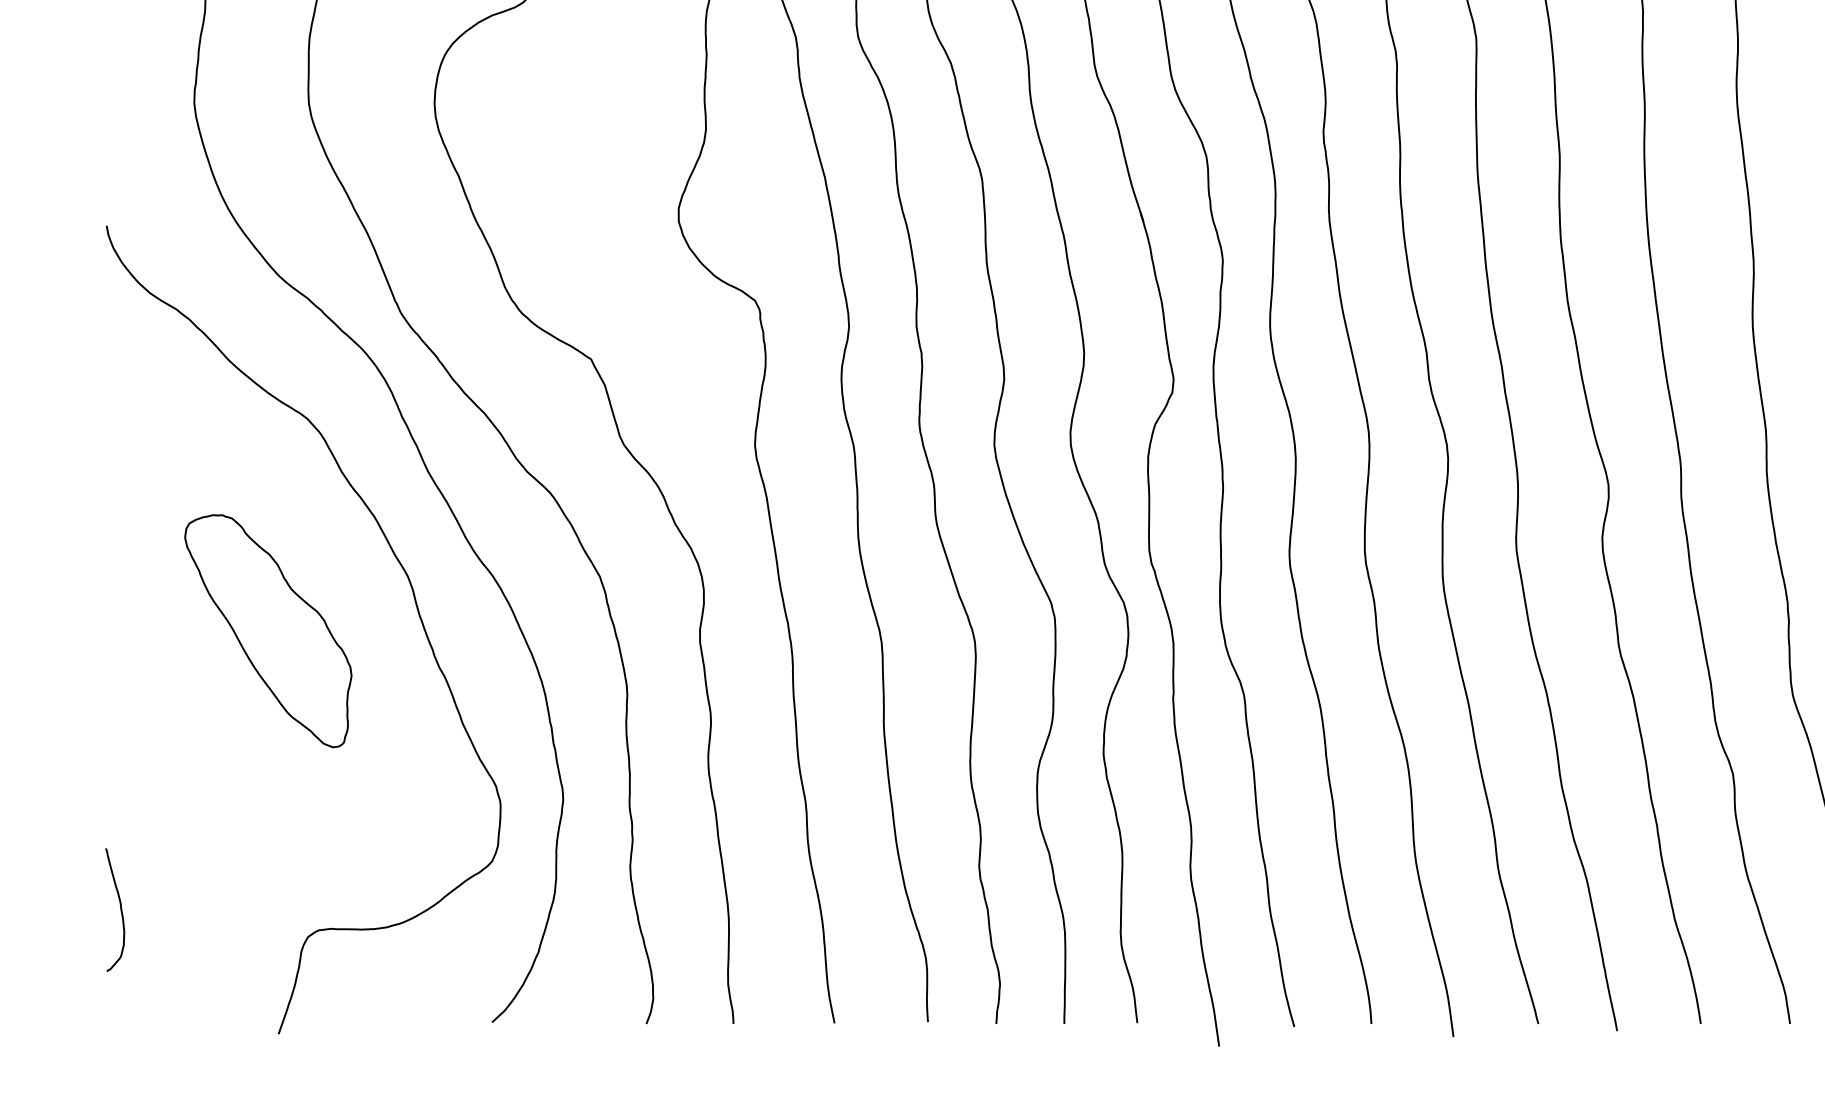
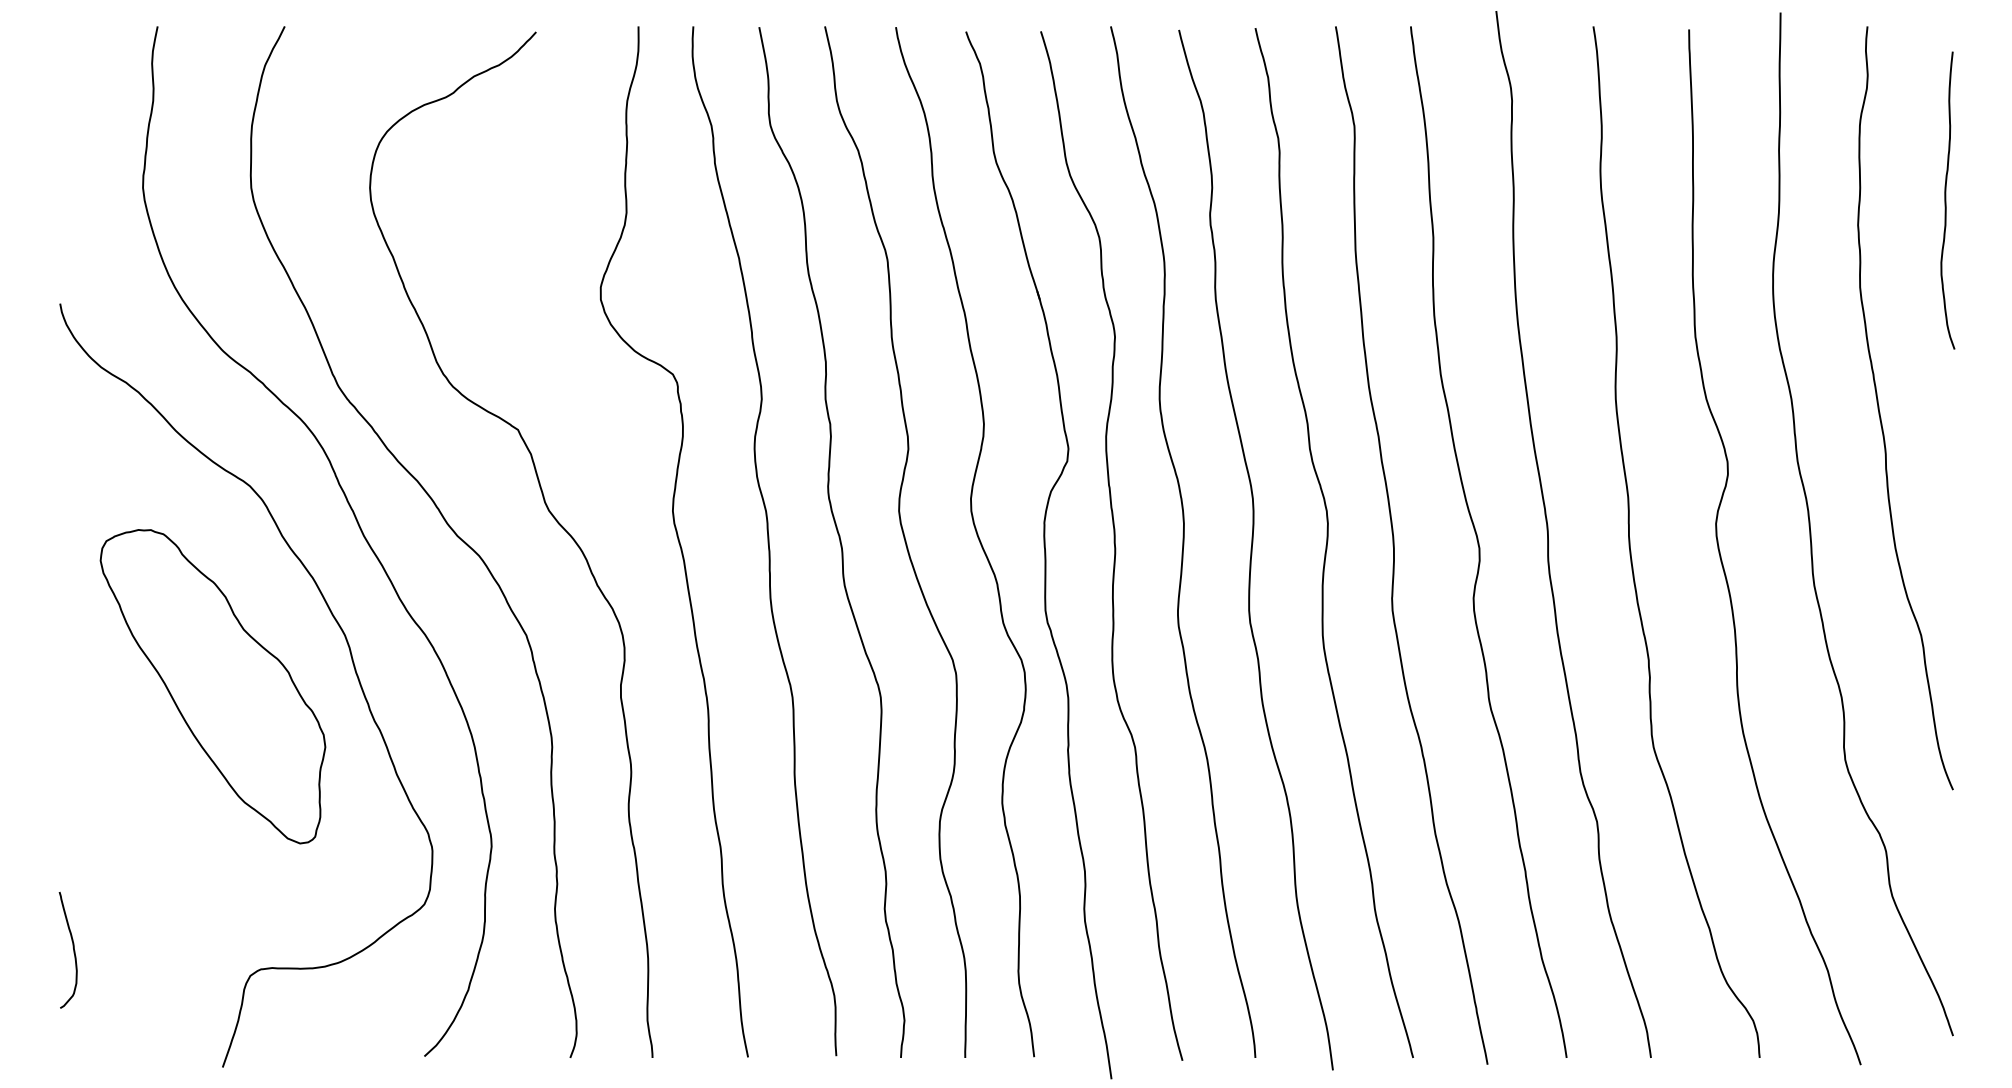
part: (267, 630) -> (212, 686), size x1.43

